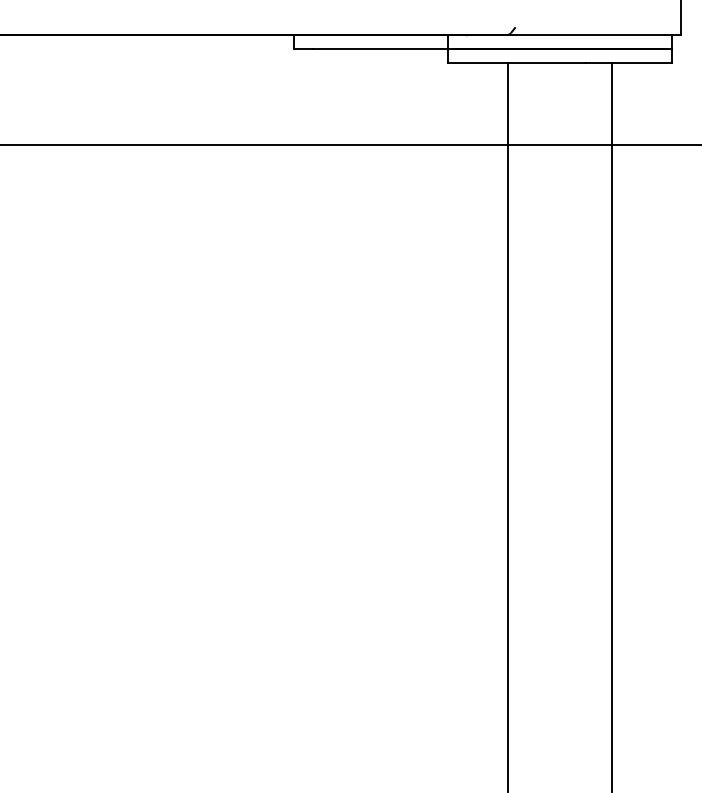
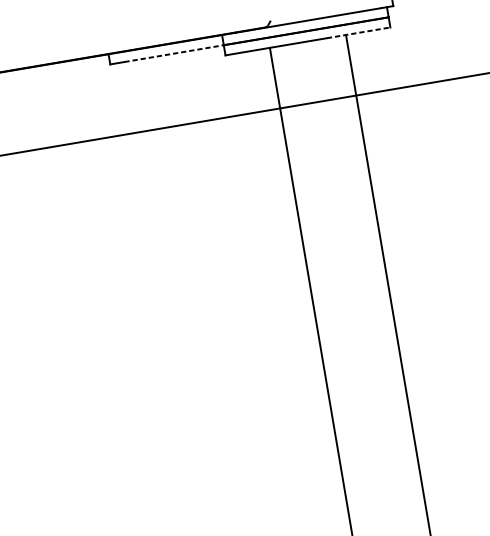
line: (380, 49) -> (174, 53), solid -> dashed
line: (629, 63) -> (359, 33), solid -> dashed

